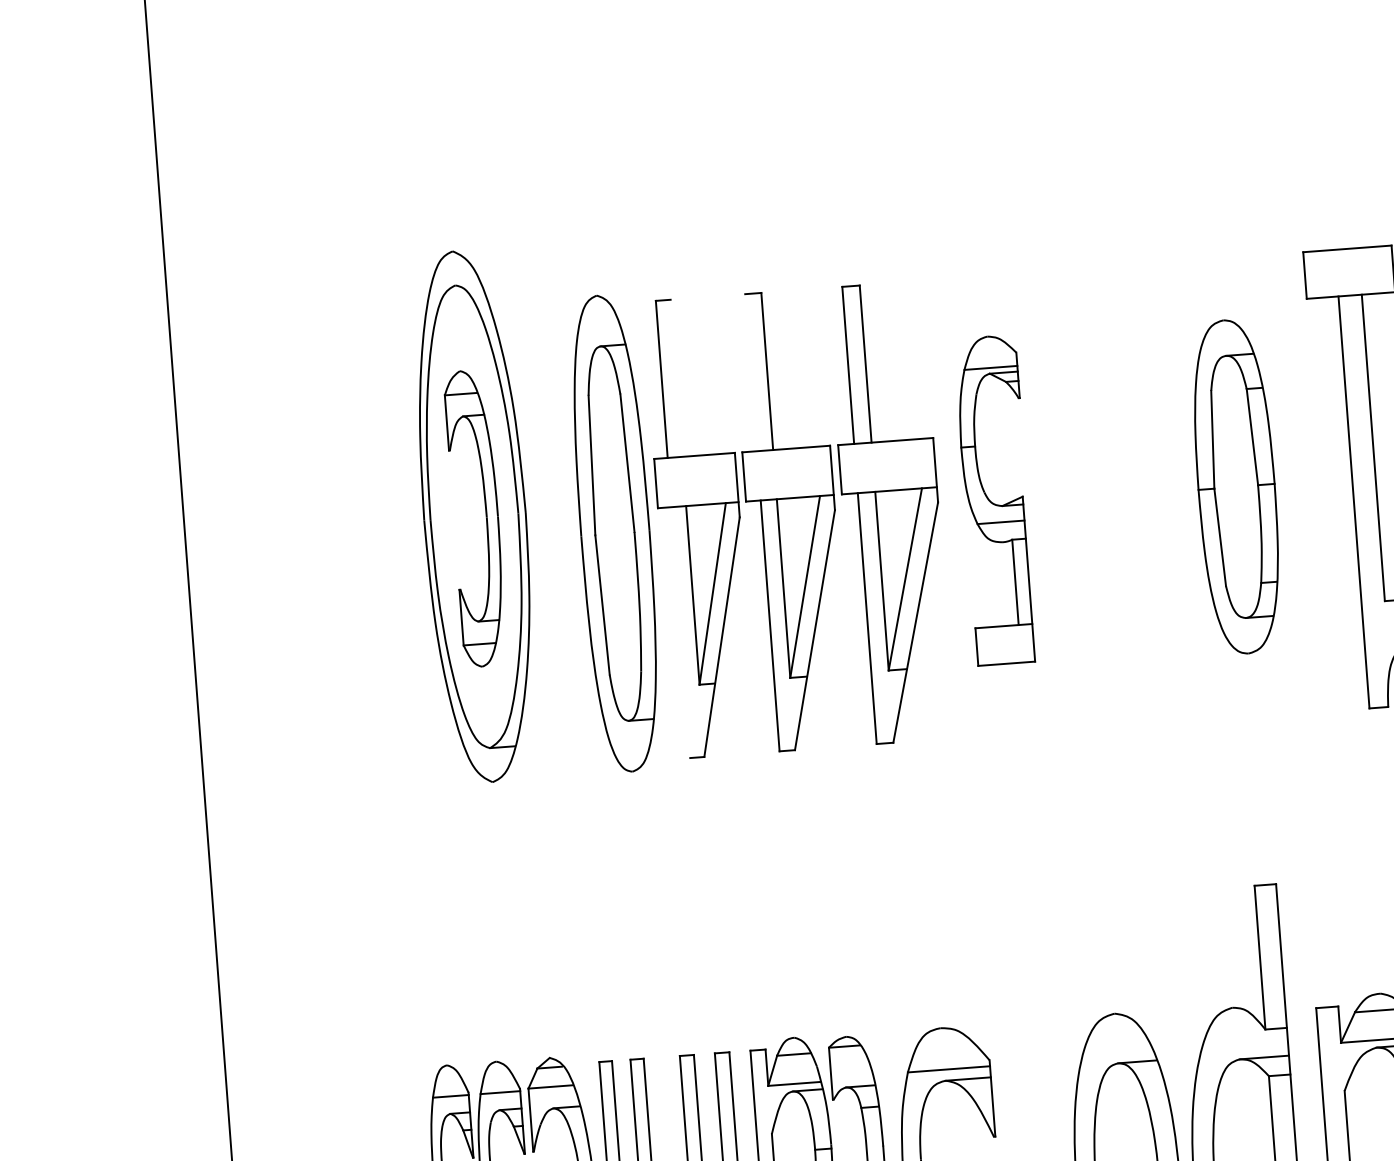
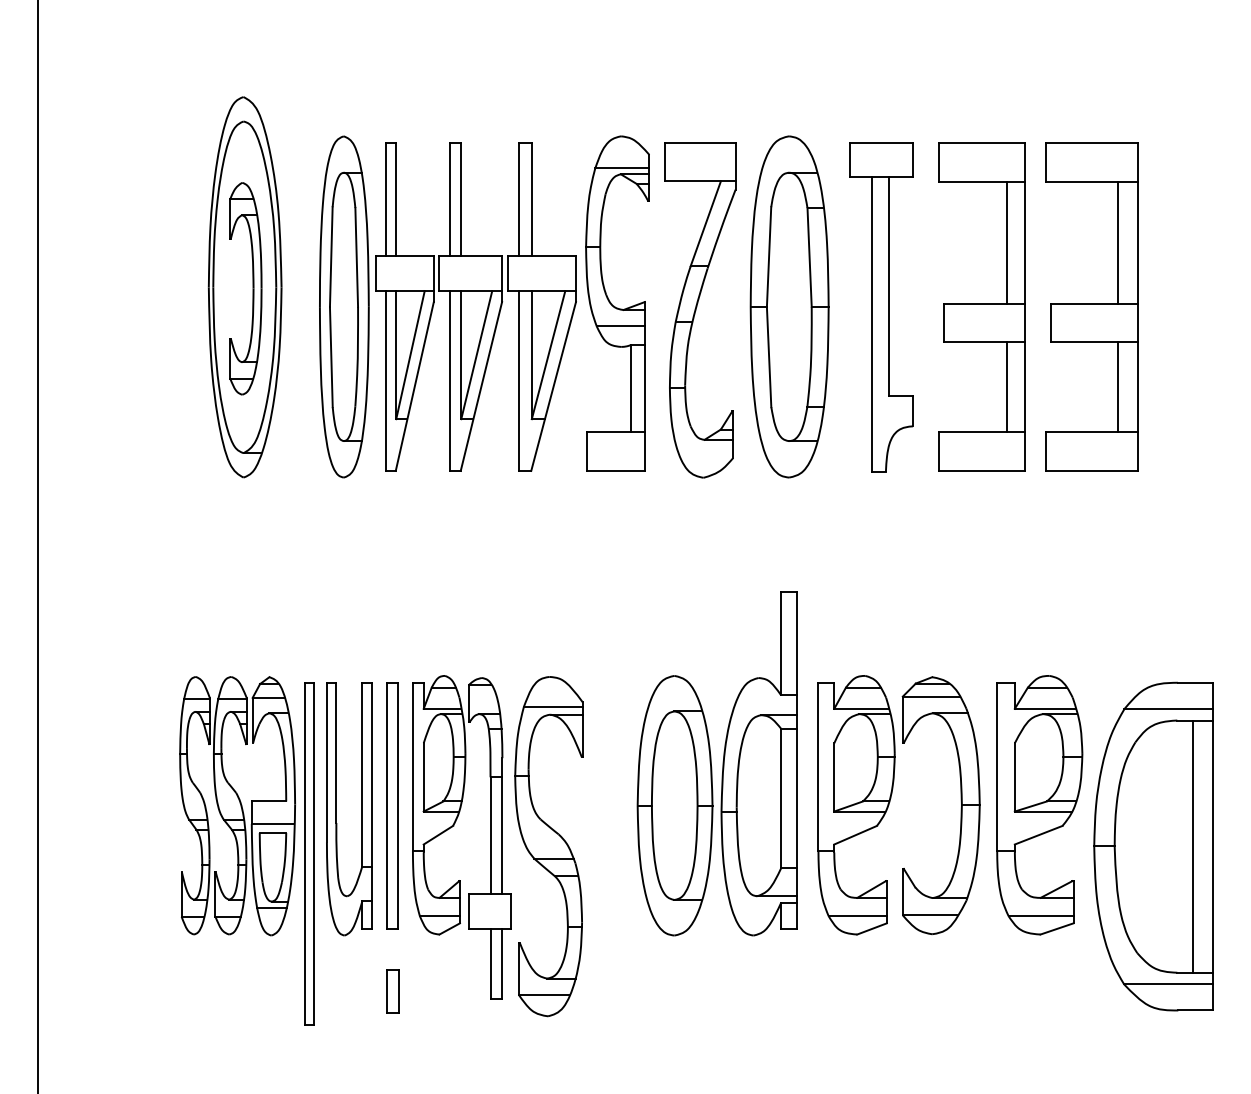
line: (750, 372) -> (449, 199), added
line: (676, 378) -> (396, 199), added
part: (1236, 486) -> (789, 306), size x1.43
part: (996, 500) -> (617, 303), size x1.43
part: (1112, 501) -> (700, 310), added
line: (680, 631) -> (385, 380), added

